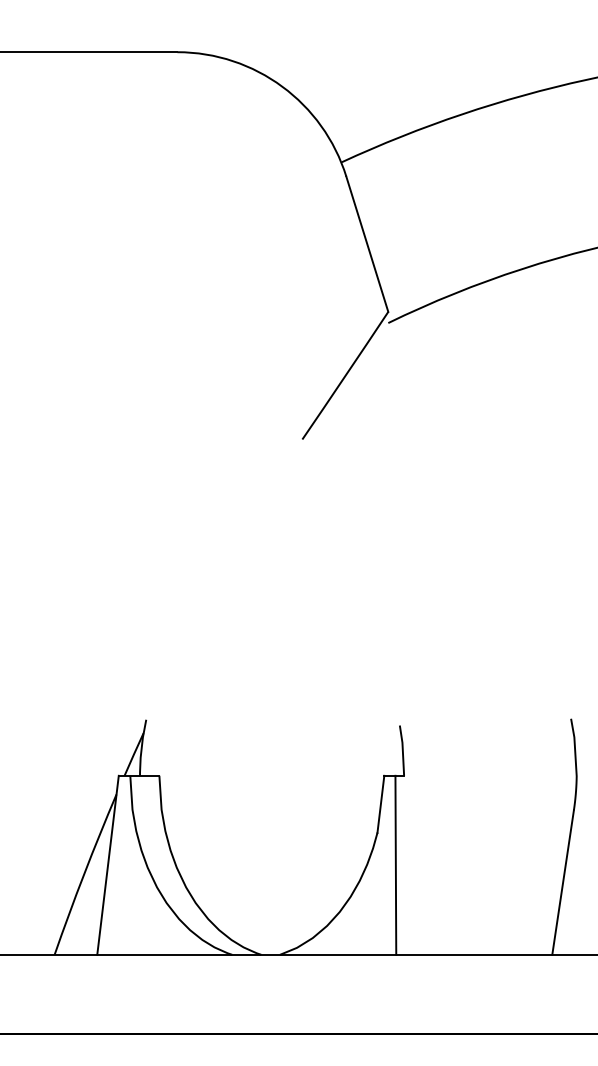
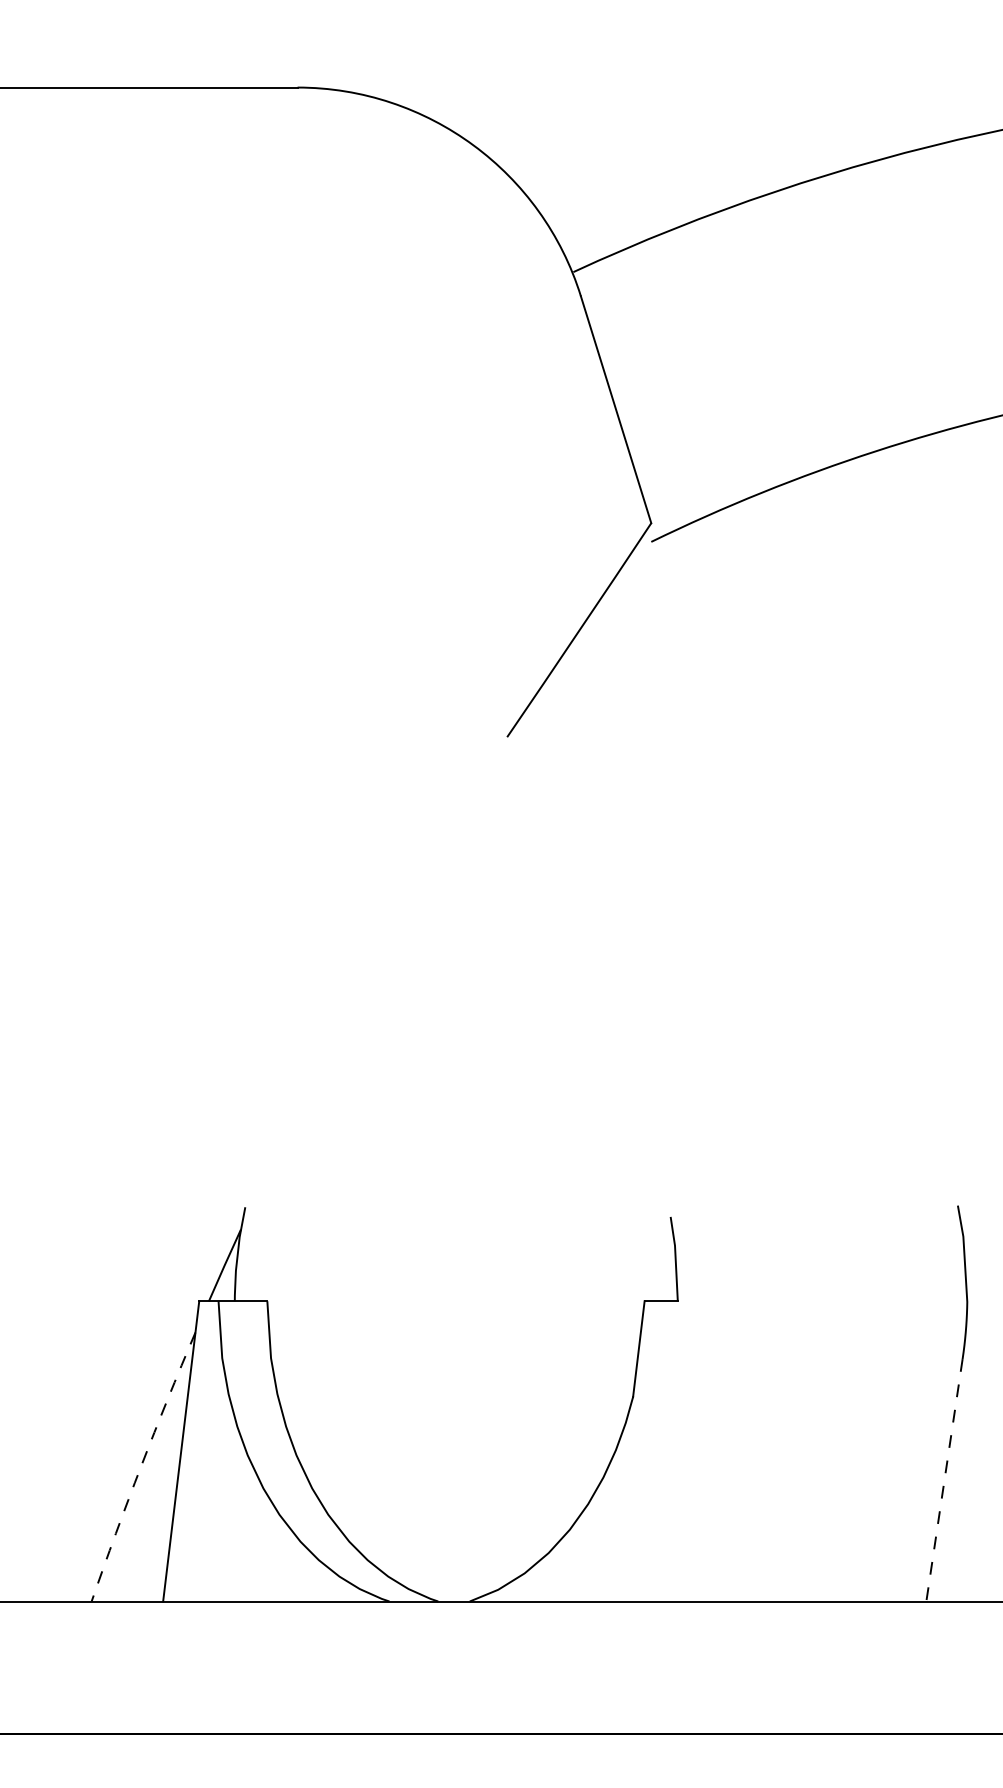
line: (395, 864) -> (663, 1450), removed
arc: (84, 874) -> (141, 1466), solid -> dashed
line: (563, 883) -> (945, 1481), solid -> dashed

